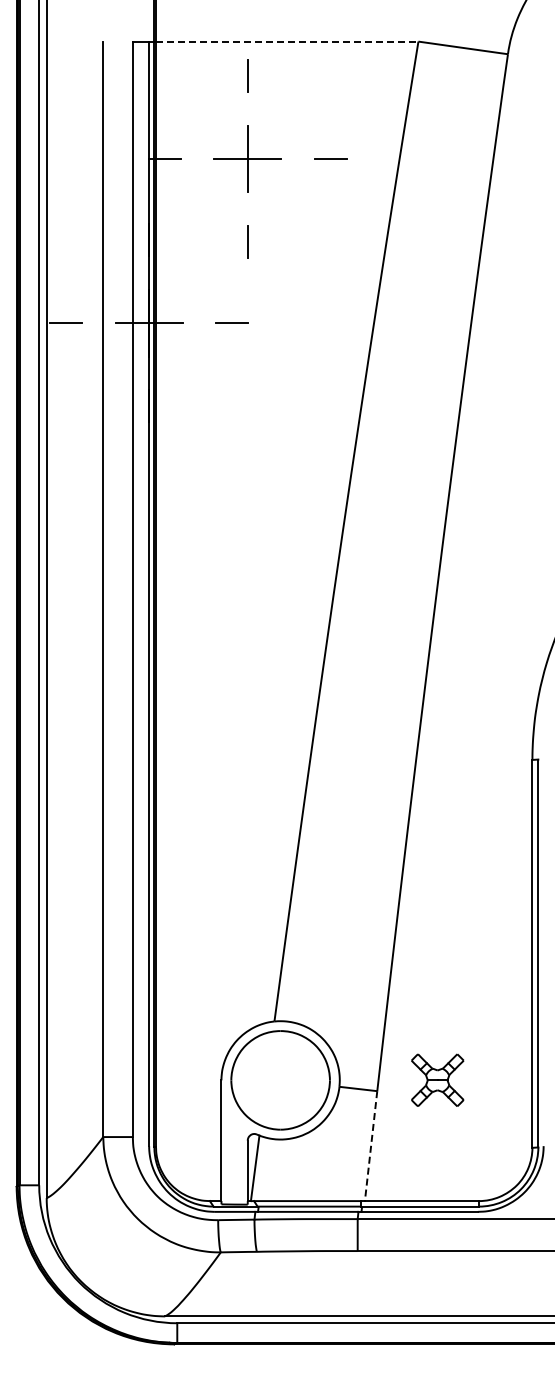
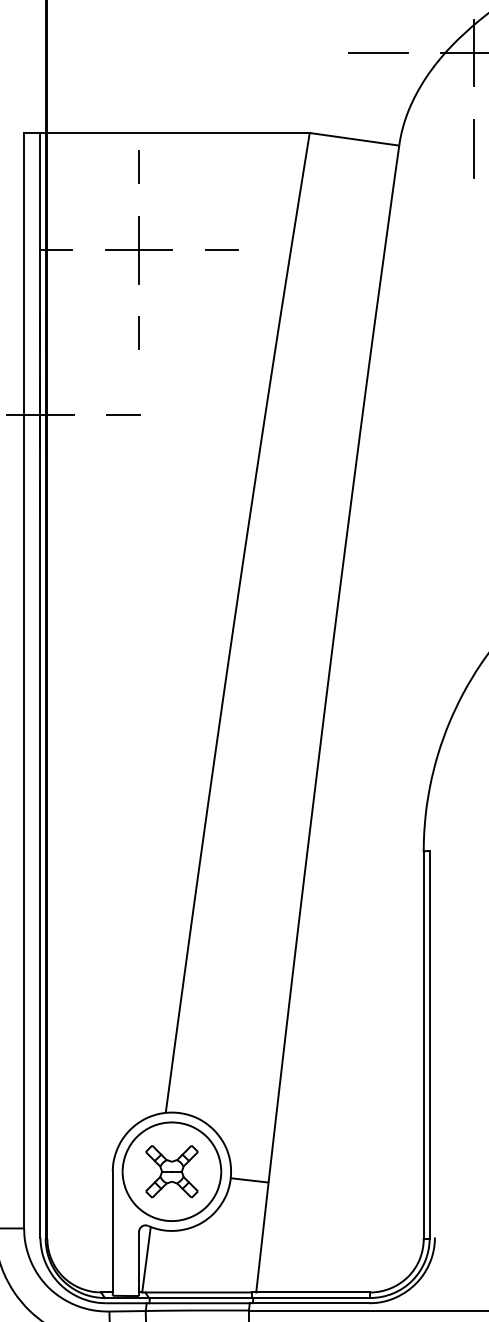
line: (287, 41) -> (178, 132), dashed -> solid
part: (437, 1079) -> (171, 1170), moved
line: (371, 1146) -> (262, 1237), dashed -> solid

